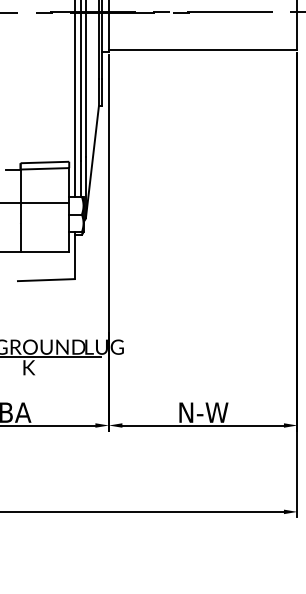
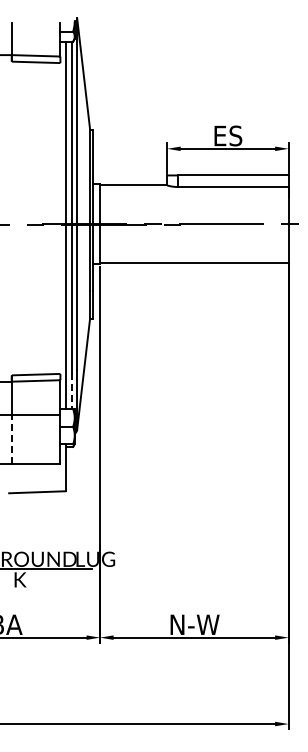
line: (80, 179) -> (71, 391), solid -> dashed
line: (20, 226) -> (11, 438), solid -> dashed

